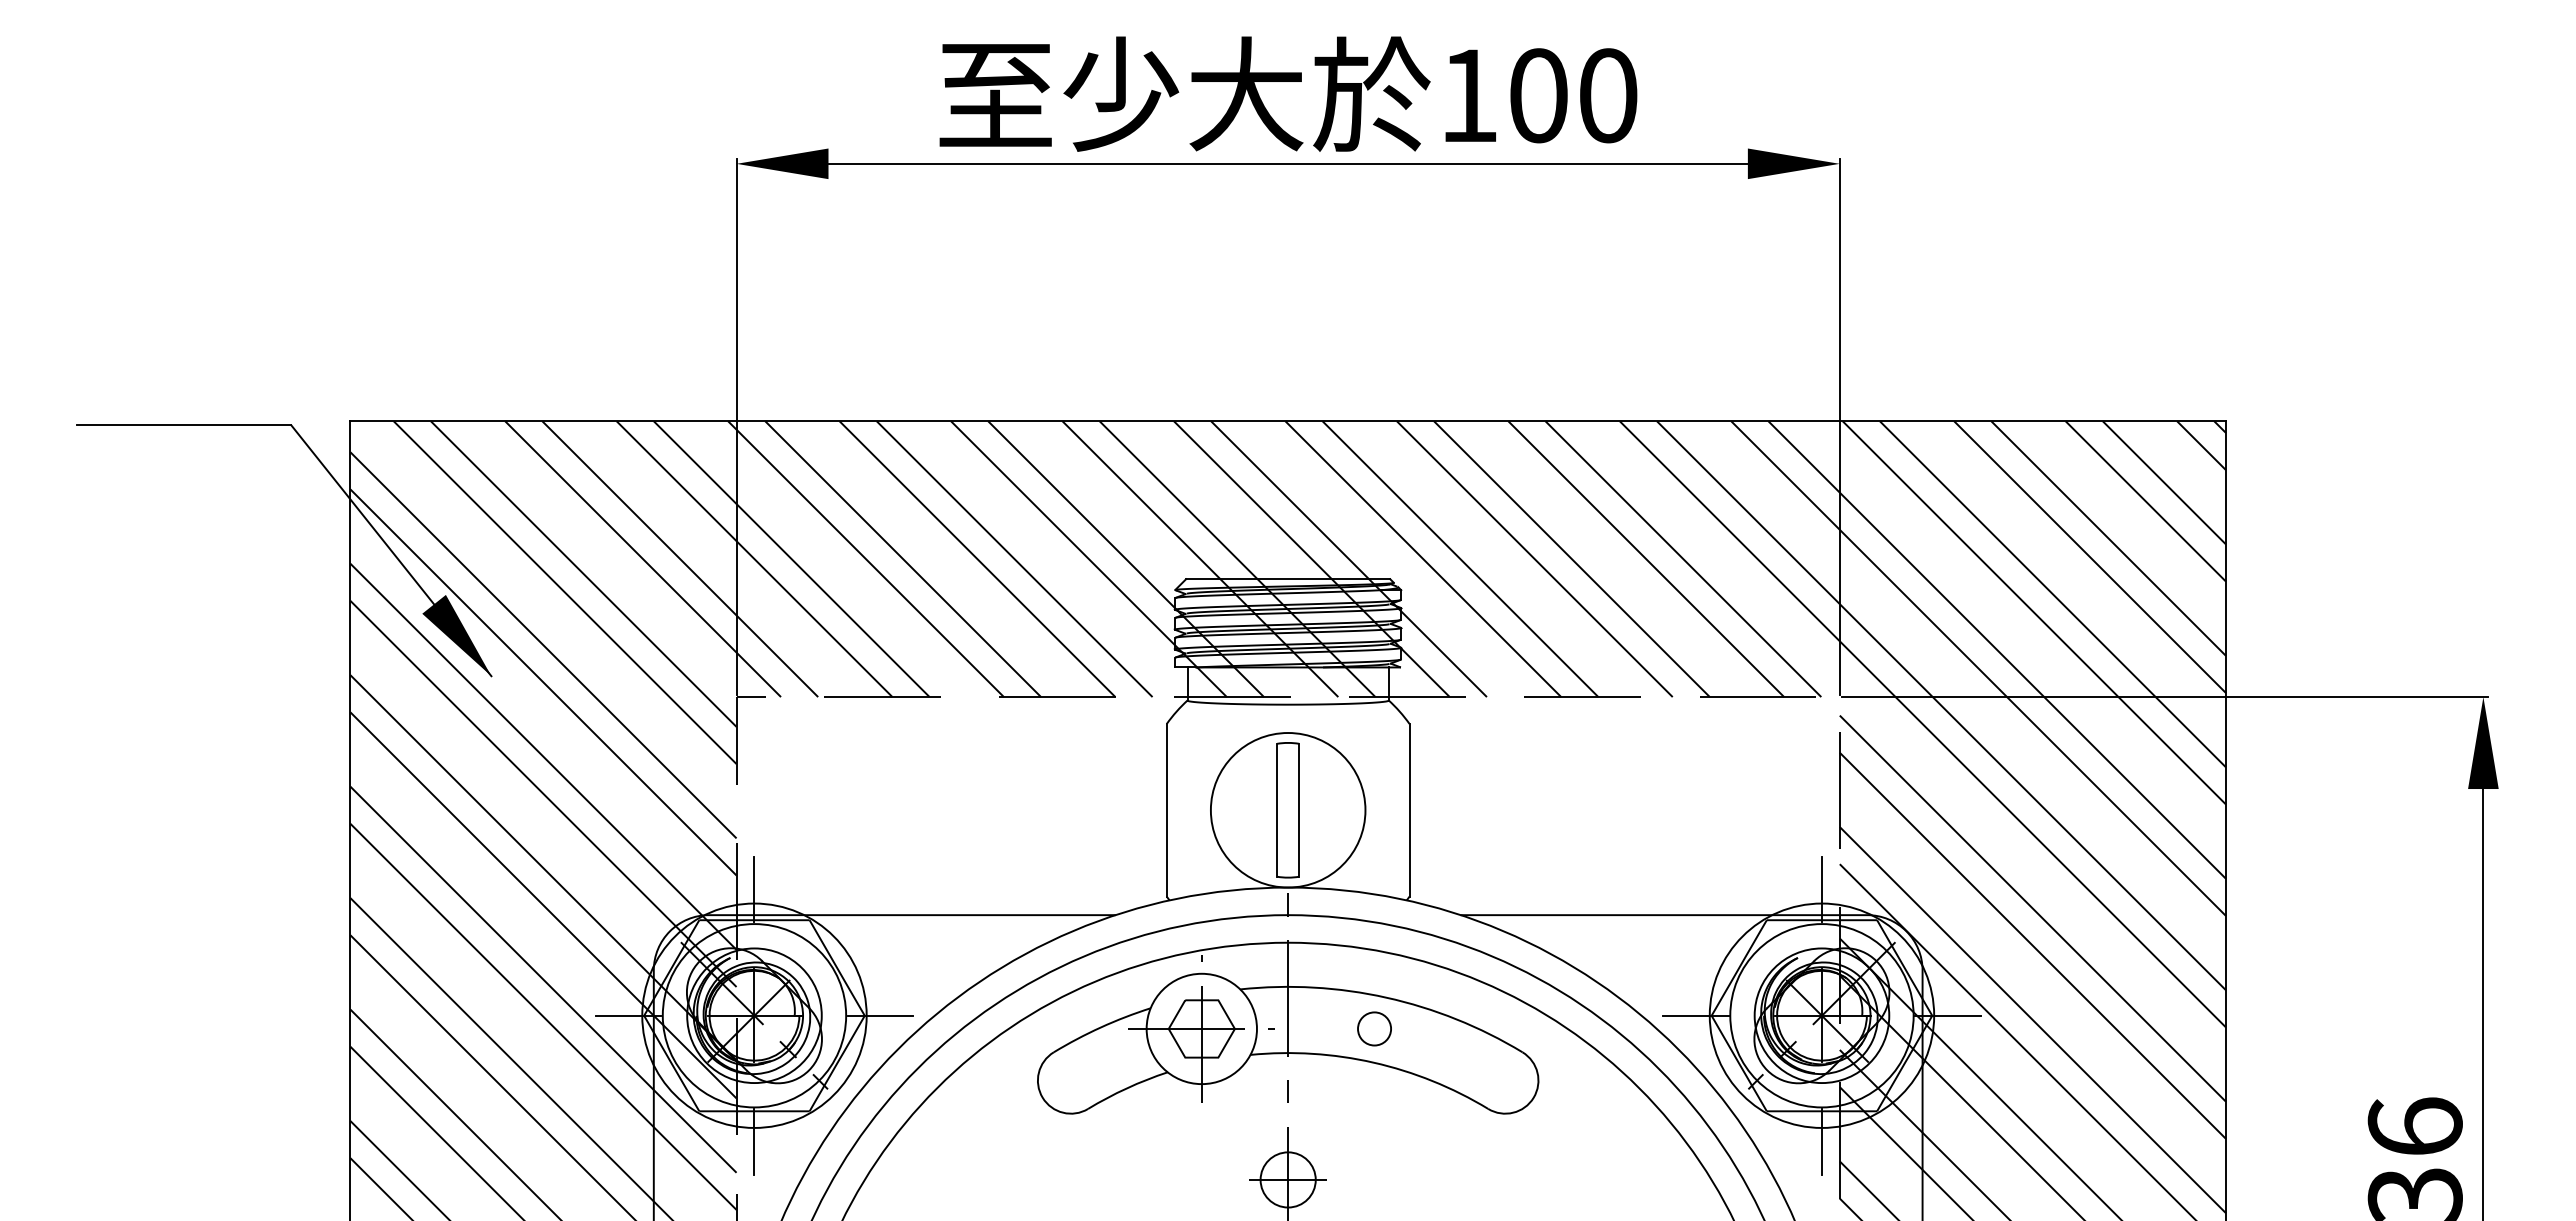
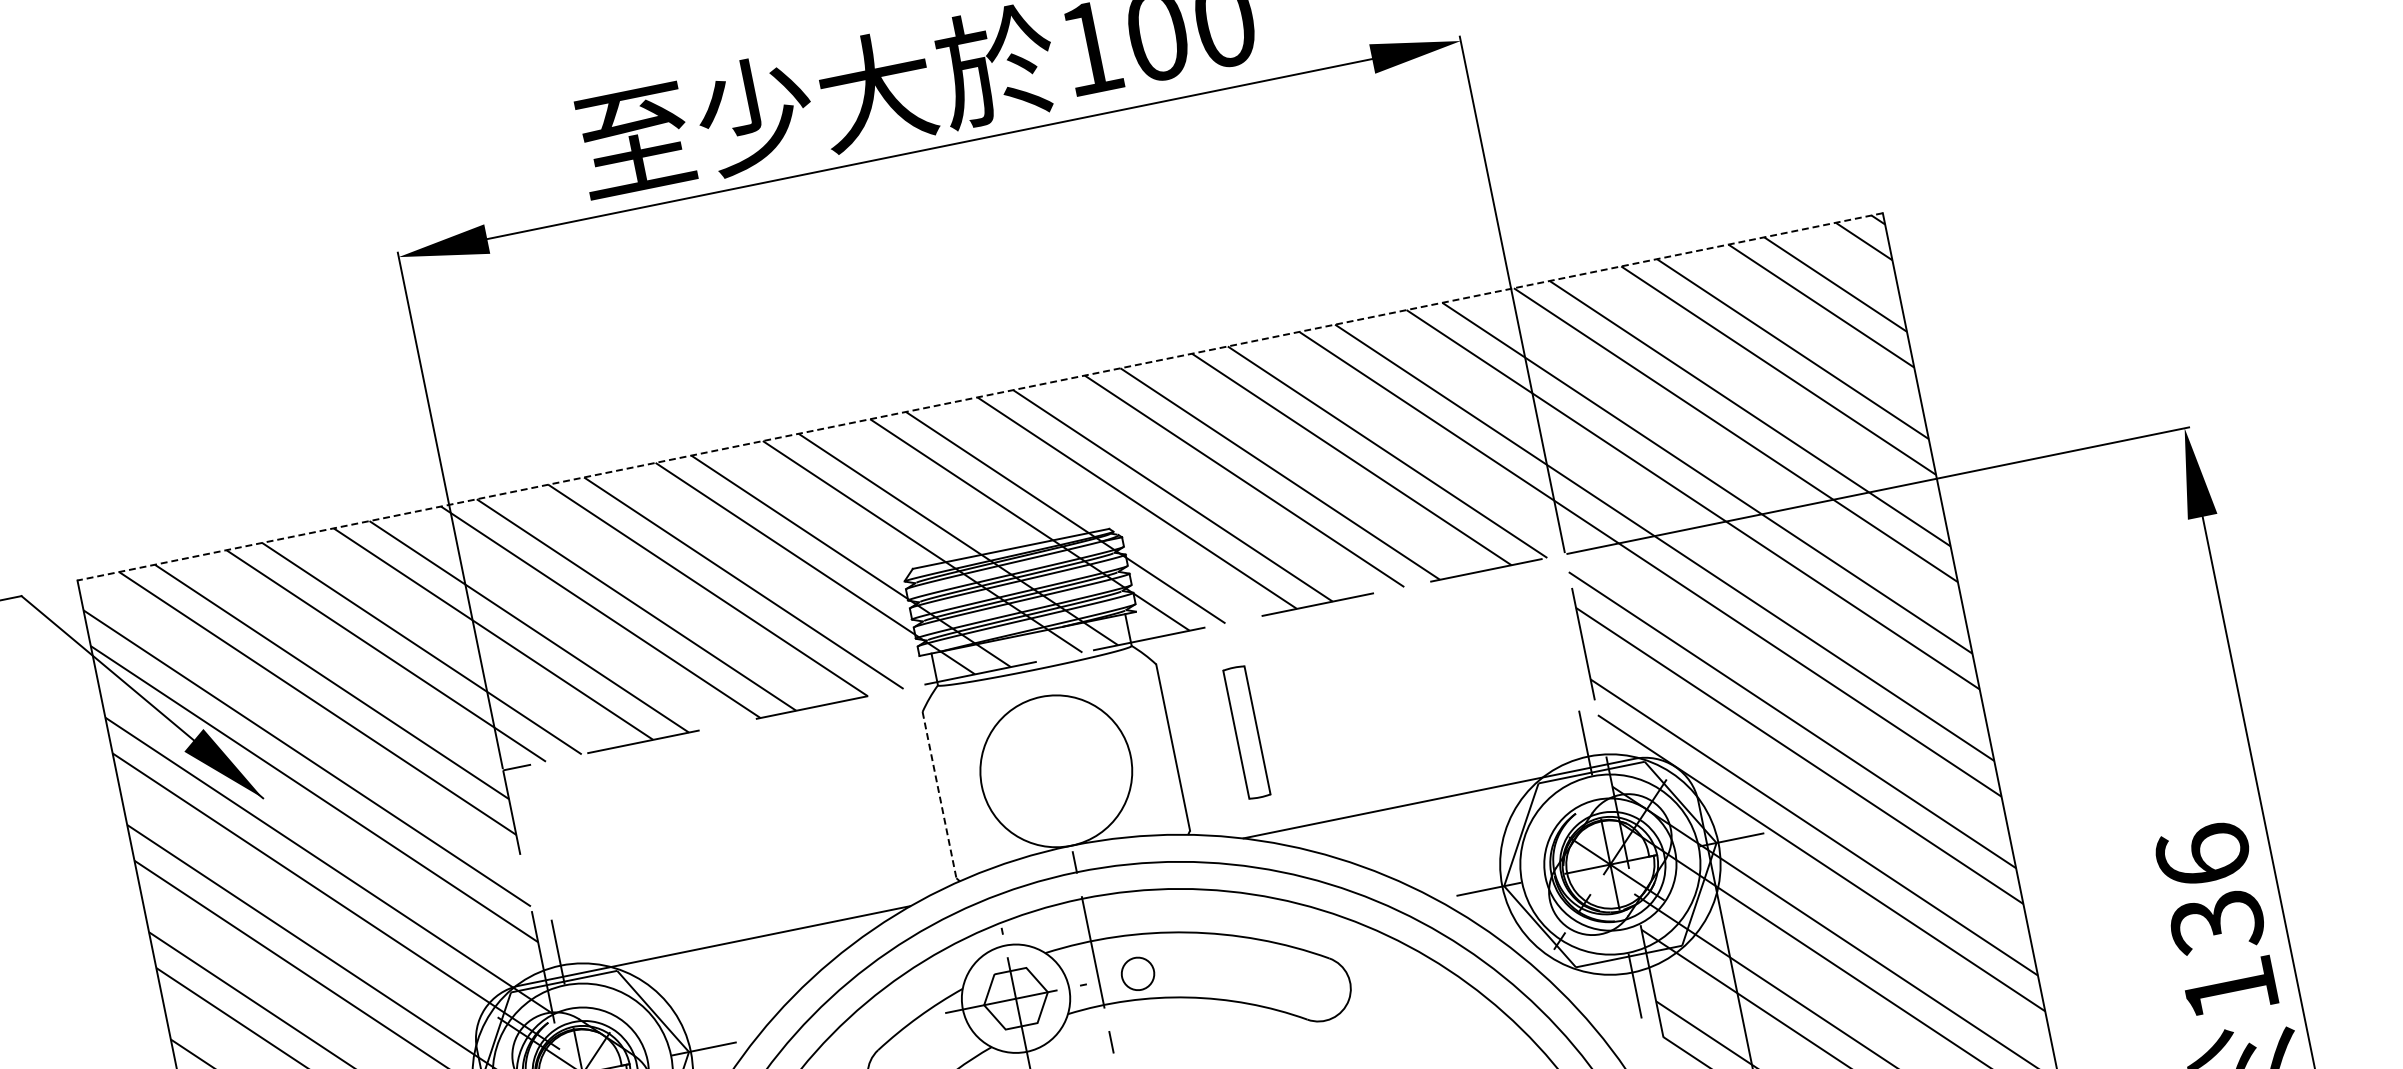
line: (1288, 421) -> (980, 397), solid -> dashed
line: (1166, 810) -> (939, 795), solid -> dashed
part: (1287, 810) -> (1246, 732), moved
circle: (1374, 1028) -> (1137, 973), moved

